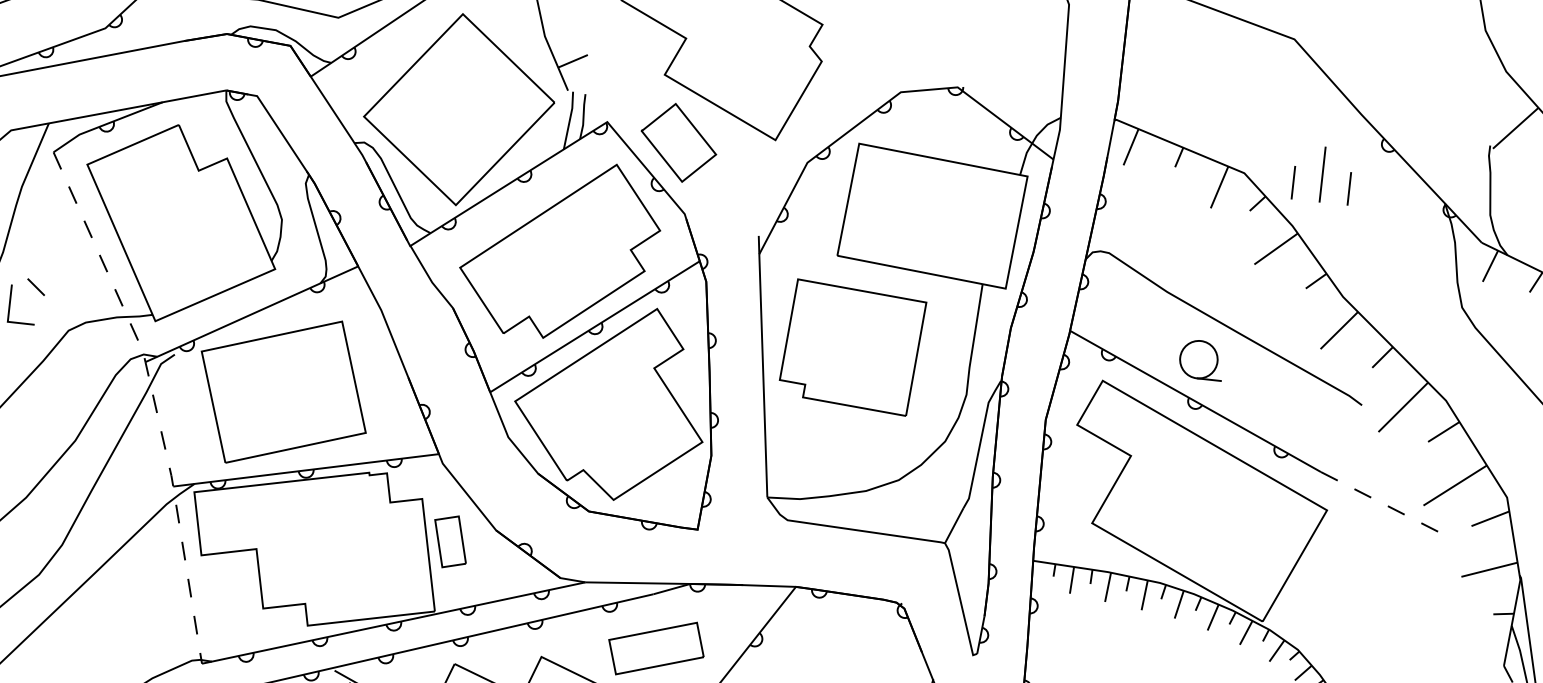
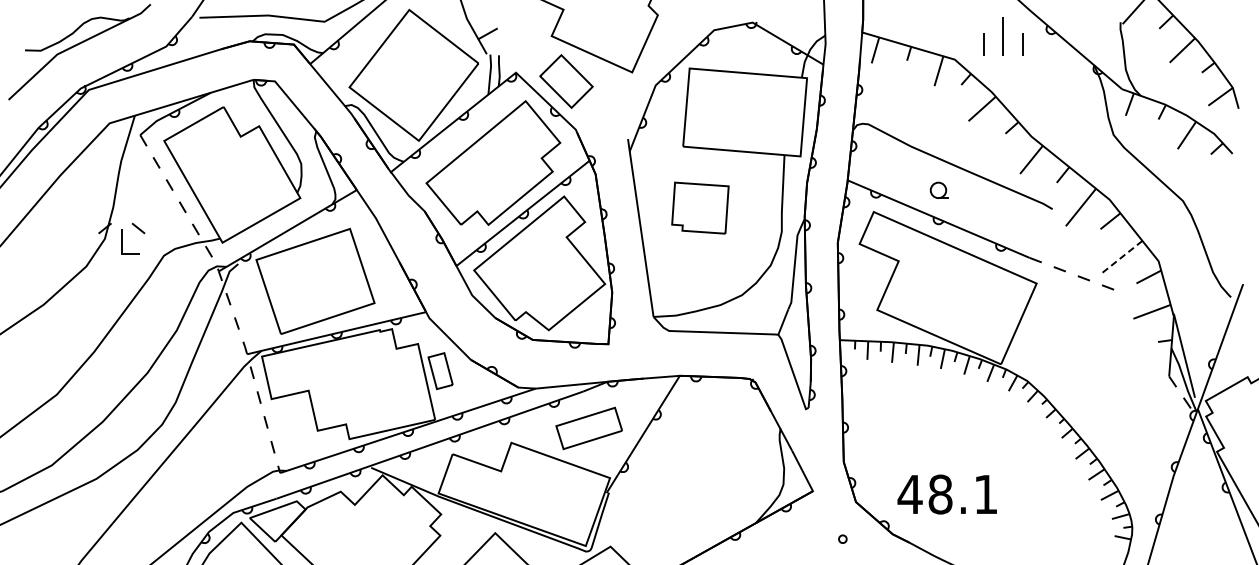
part: (1322, 174) -> (1003, 36), moved
part: (852, 346) -> (700, 207), size x0.6
part: (1201, 360) -> (939, 190), size x0.6
line: (1455, 484) -> (1122, 256), solid -> dashed

